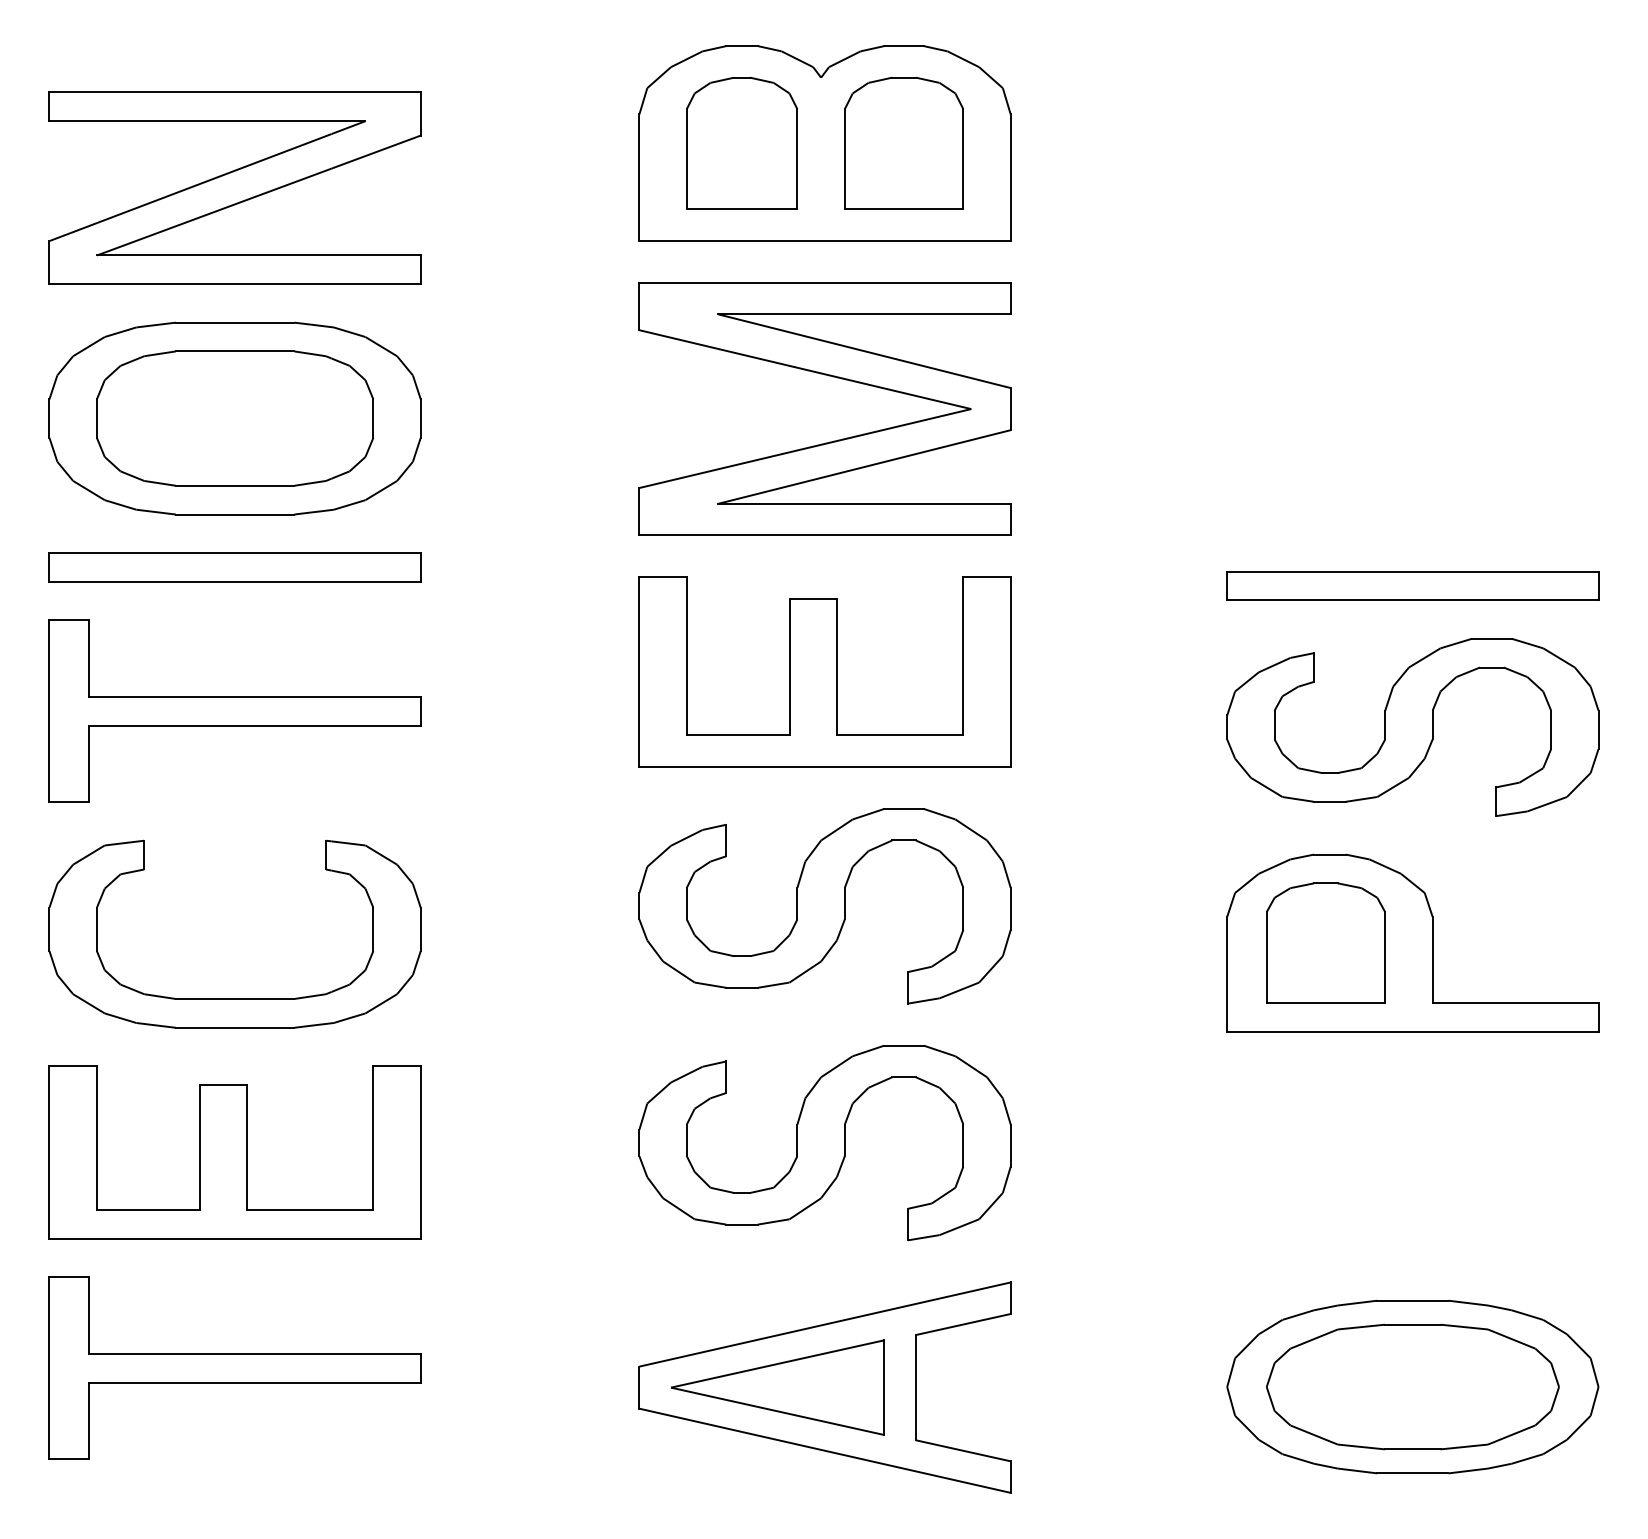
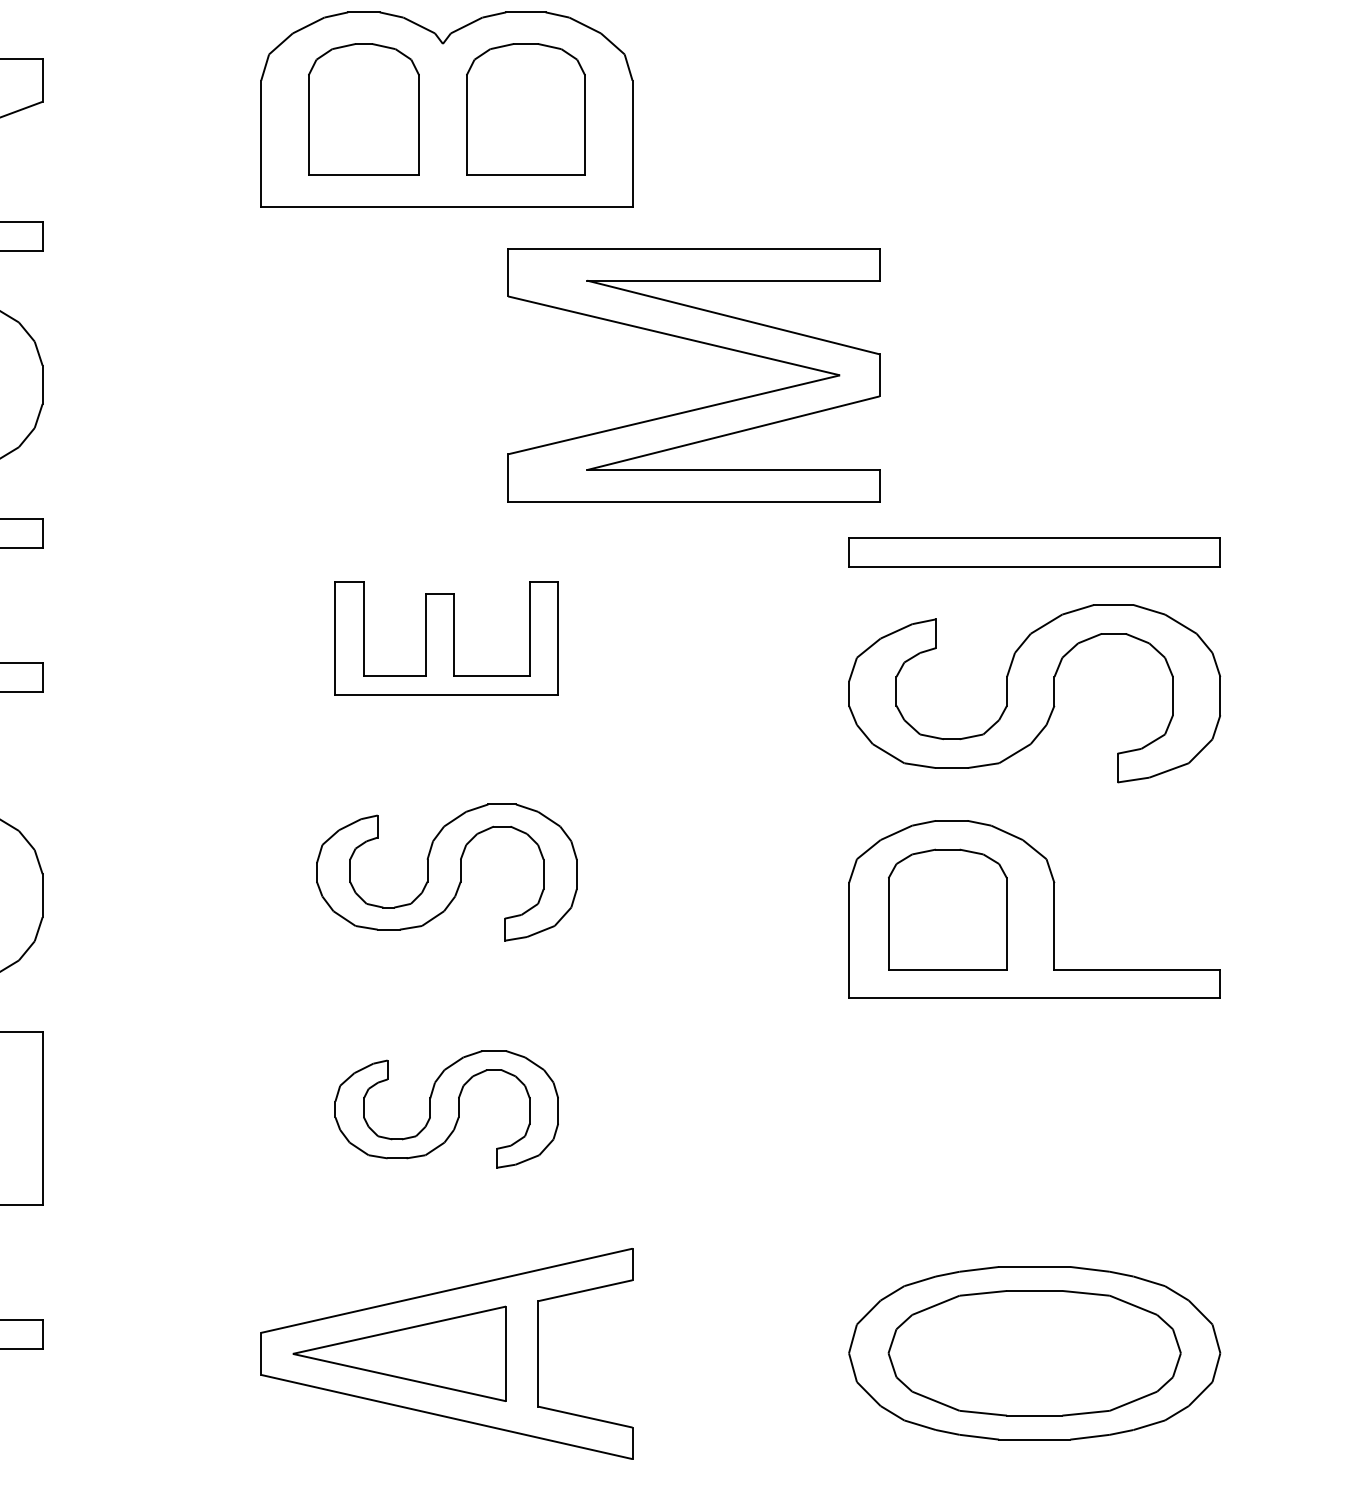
part: (828, 376) -> (697, 342), moved
part: (824, 671) -> (446, 637), size x0.6
part: (824, 906) -> (446, 872), size x0.7
part: (824, 1143) -> (446, 1109), size x0.6

